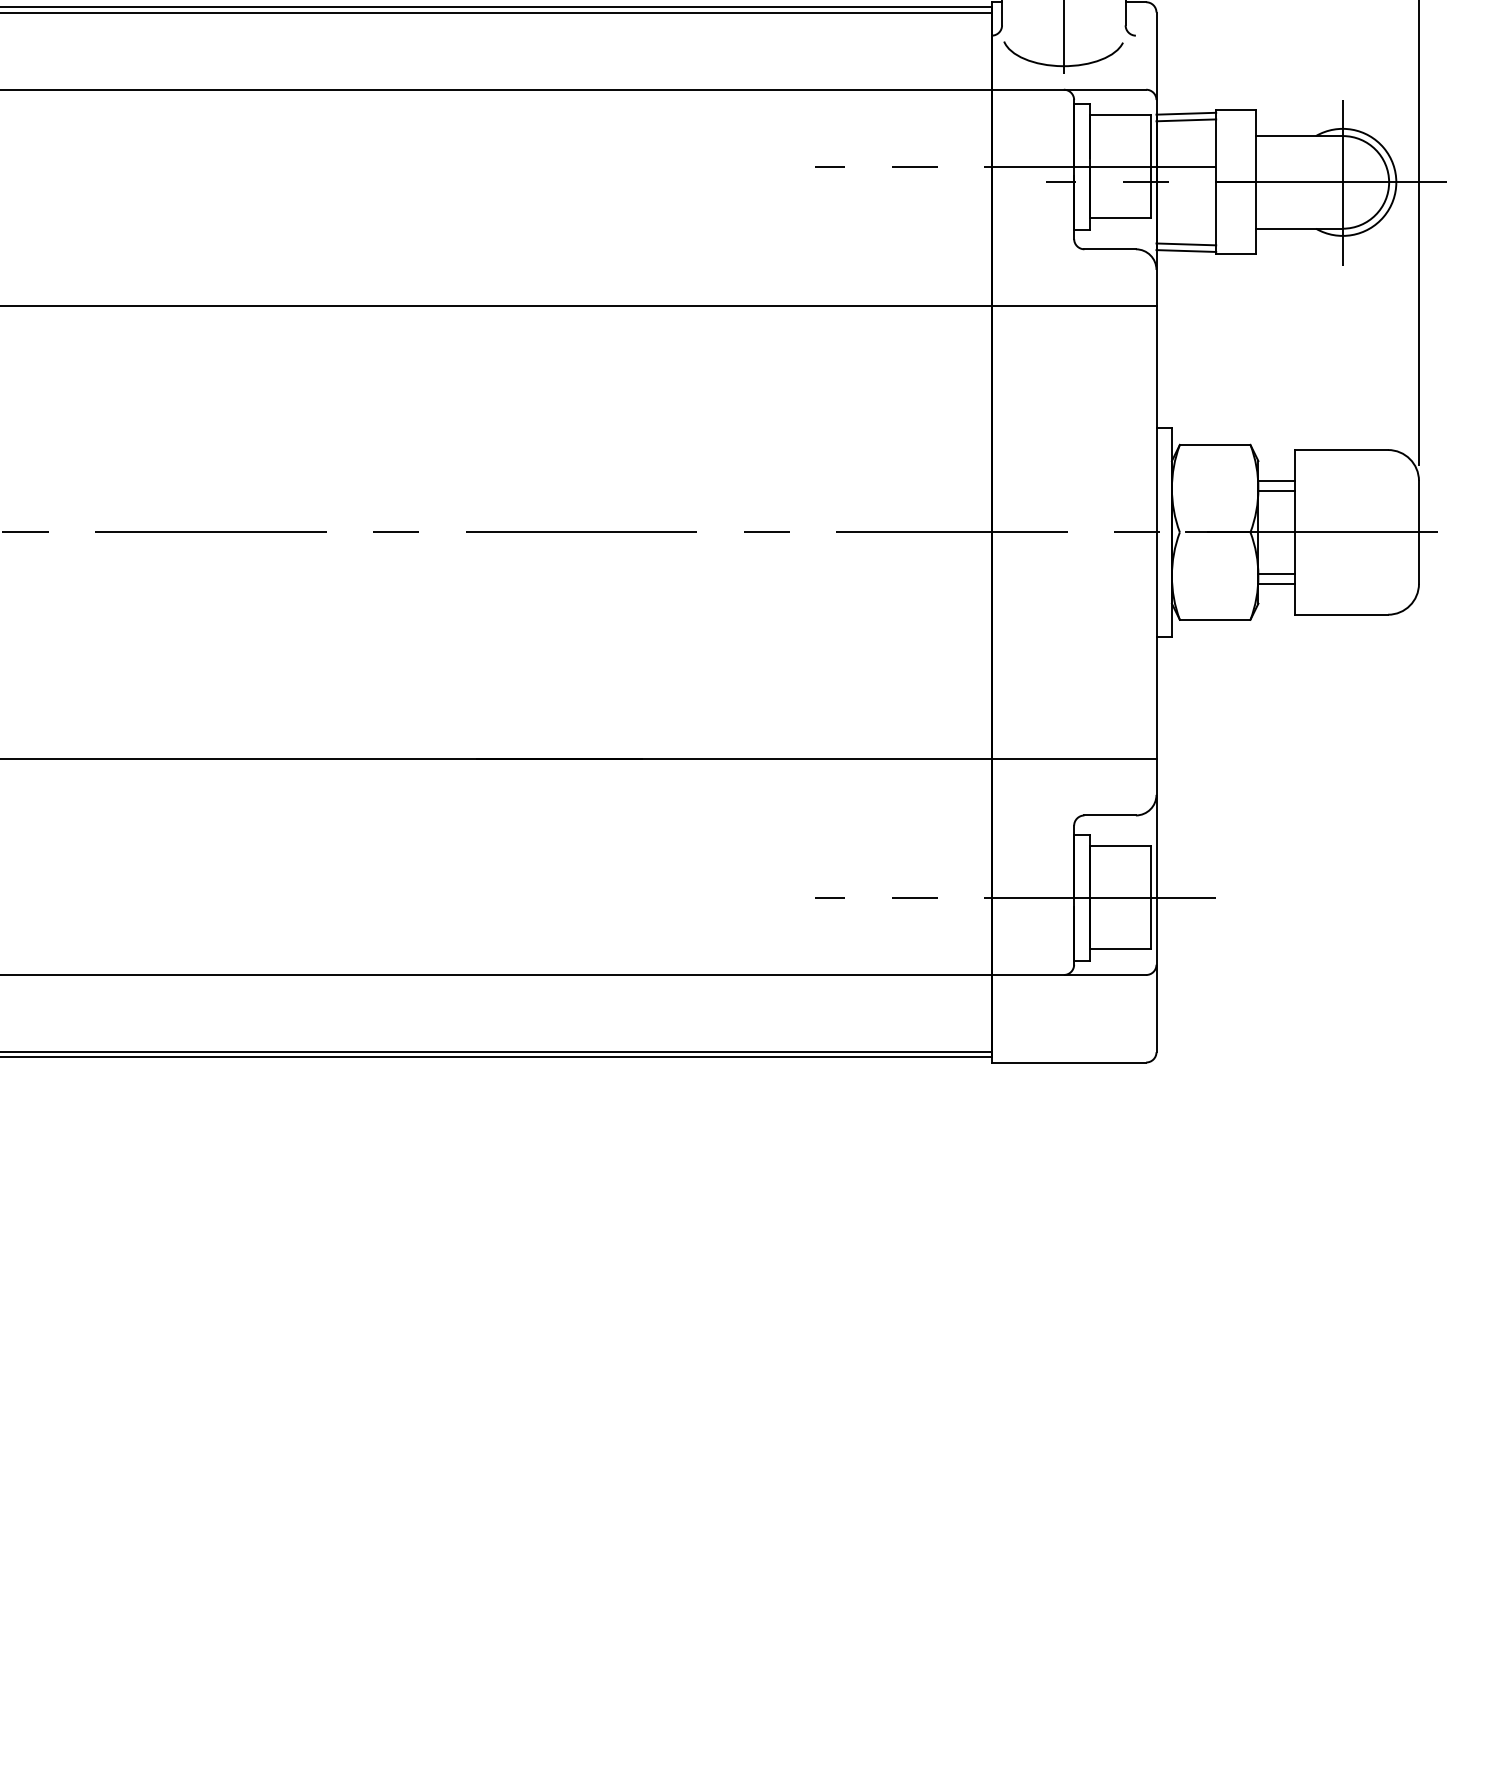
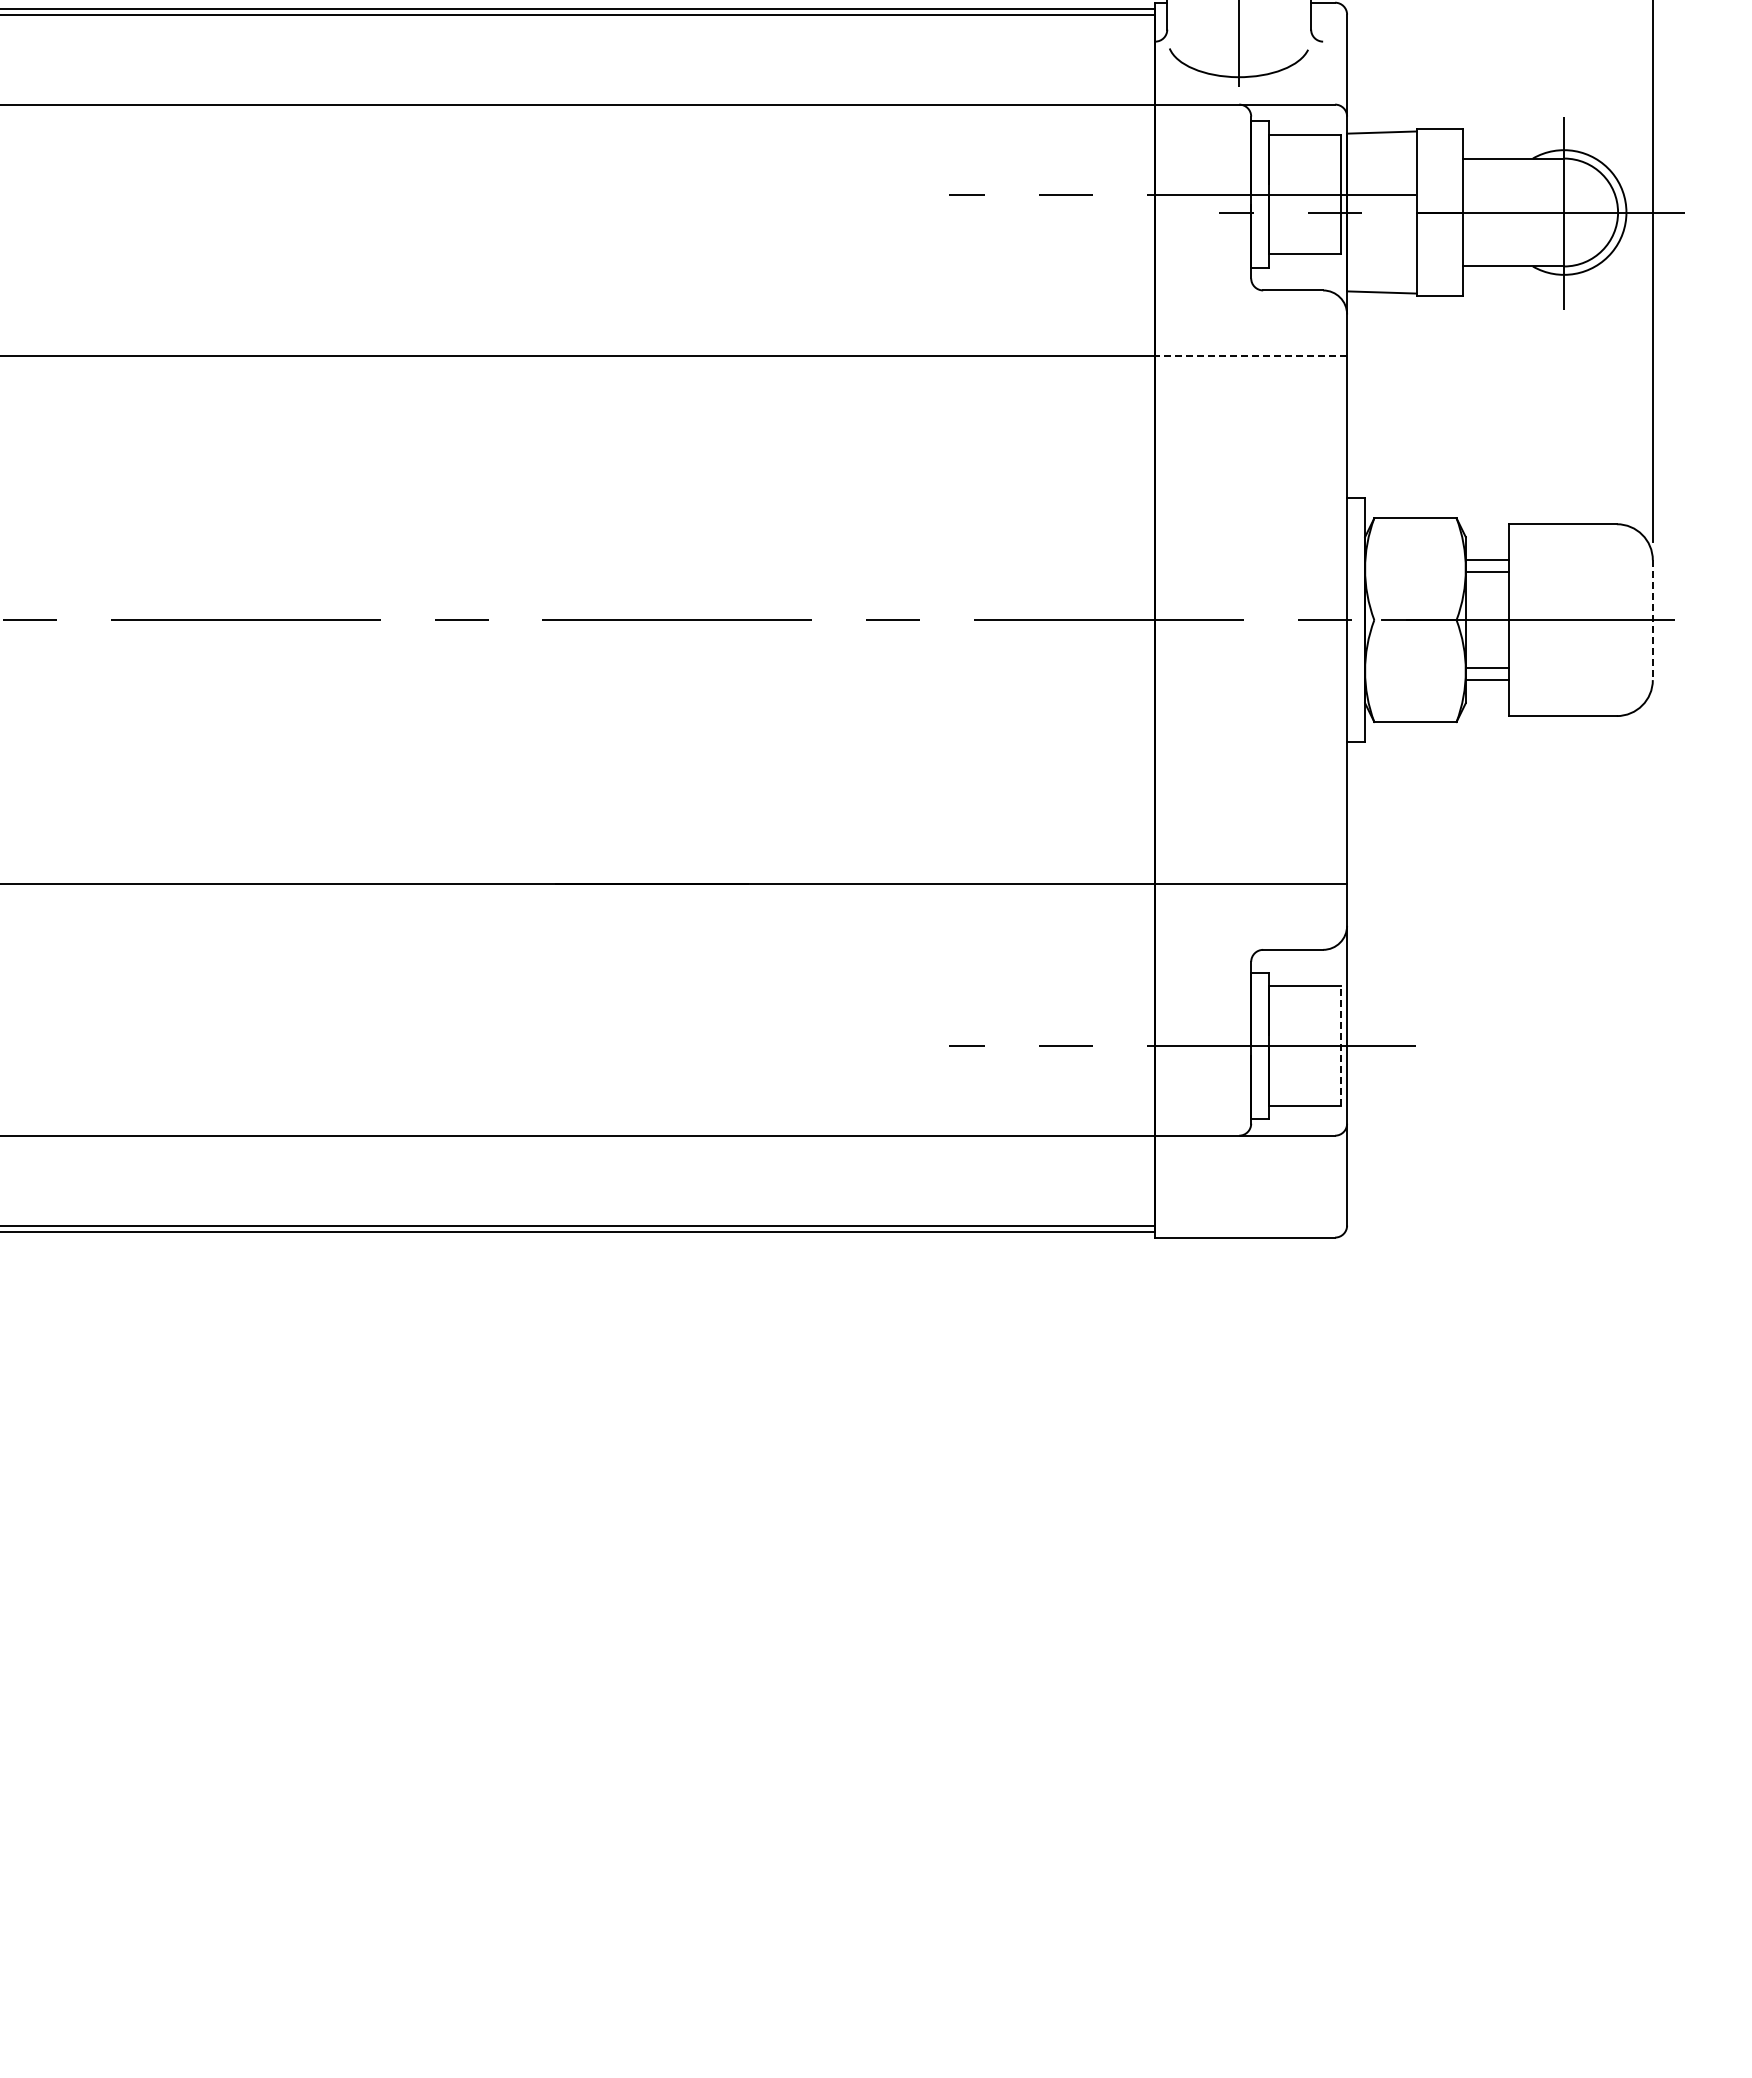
line: (1186, 120) -> (1381, 140), removed
line: (1186, 244) -> (1381, 284), removed
line: (1074, 306) -> (1251, 356), solid -> dashed
line: (1418, 532) -> (1652, 620), solid -> dashed
line: (1151, 897) -> (1341, 1045), solid -> dashed

